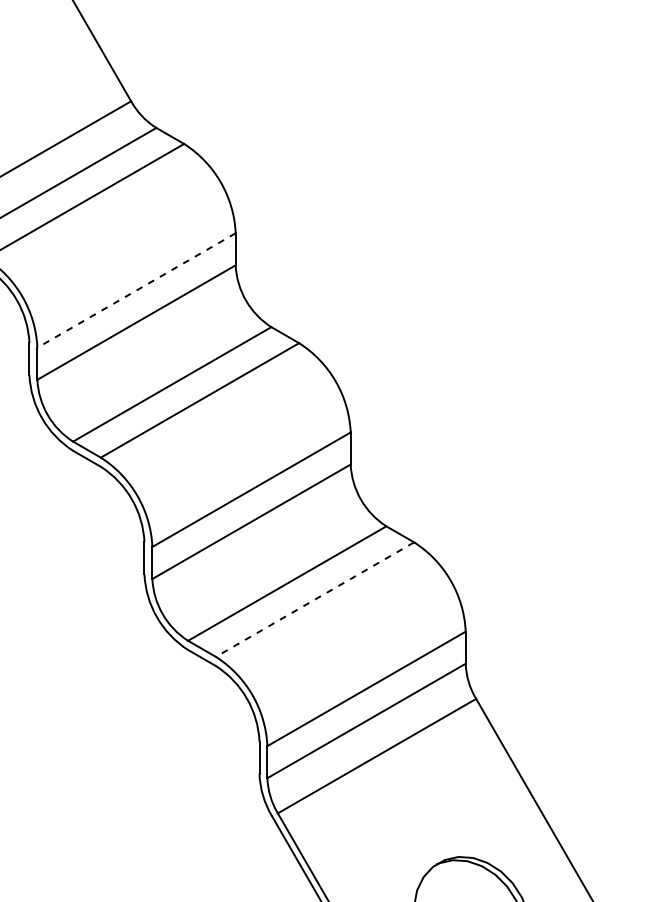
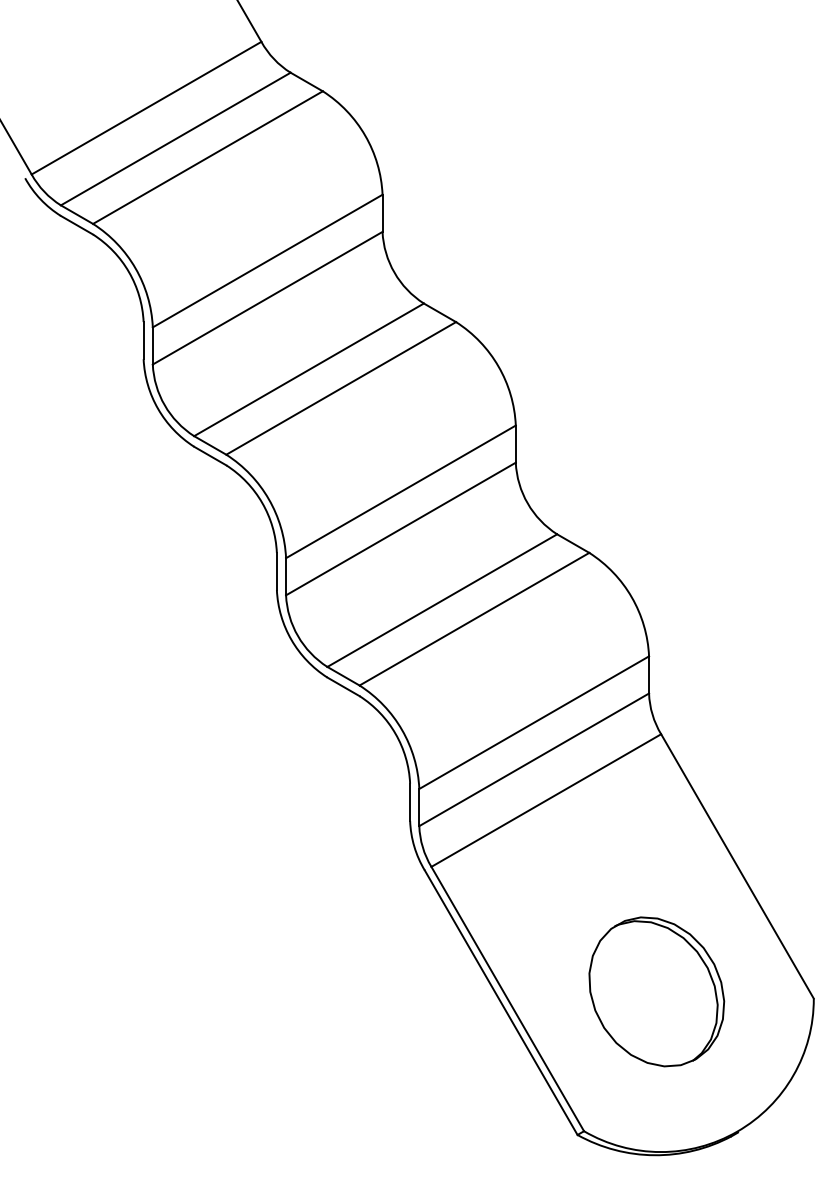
line: (136, 290) -> (267, 261), dashed -> solid
line: (315, 599) -> (474, 619), dashed -> solid

